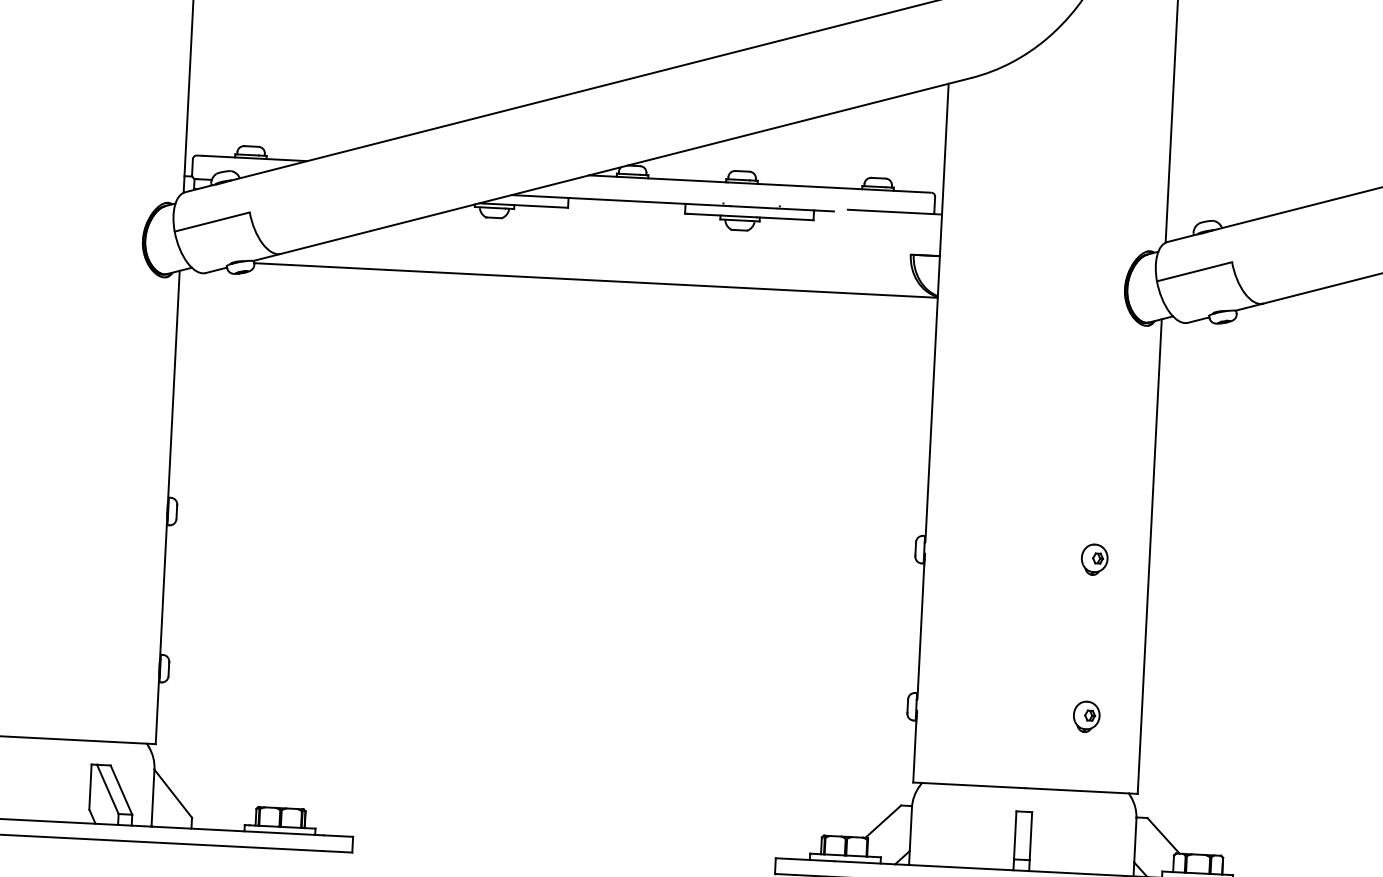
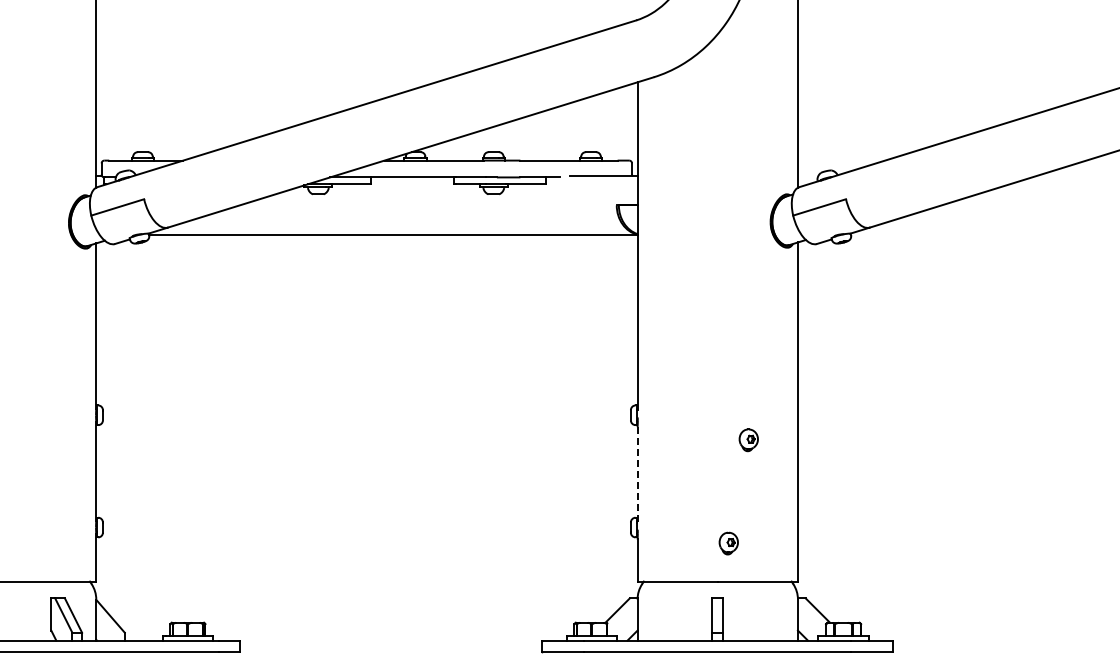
part: (1094, 560) -> (748, 440), moved
line: (920, 632) -> (637, 474), solid -> dashed
part: (1086, 716) -> (728, 543), moved

